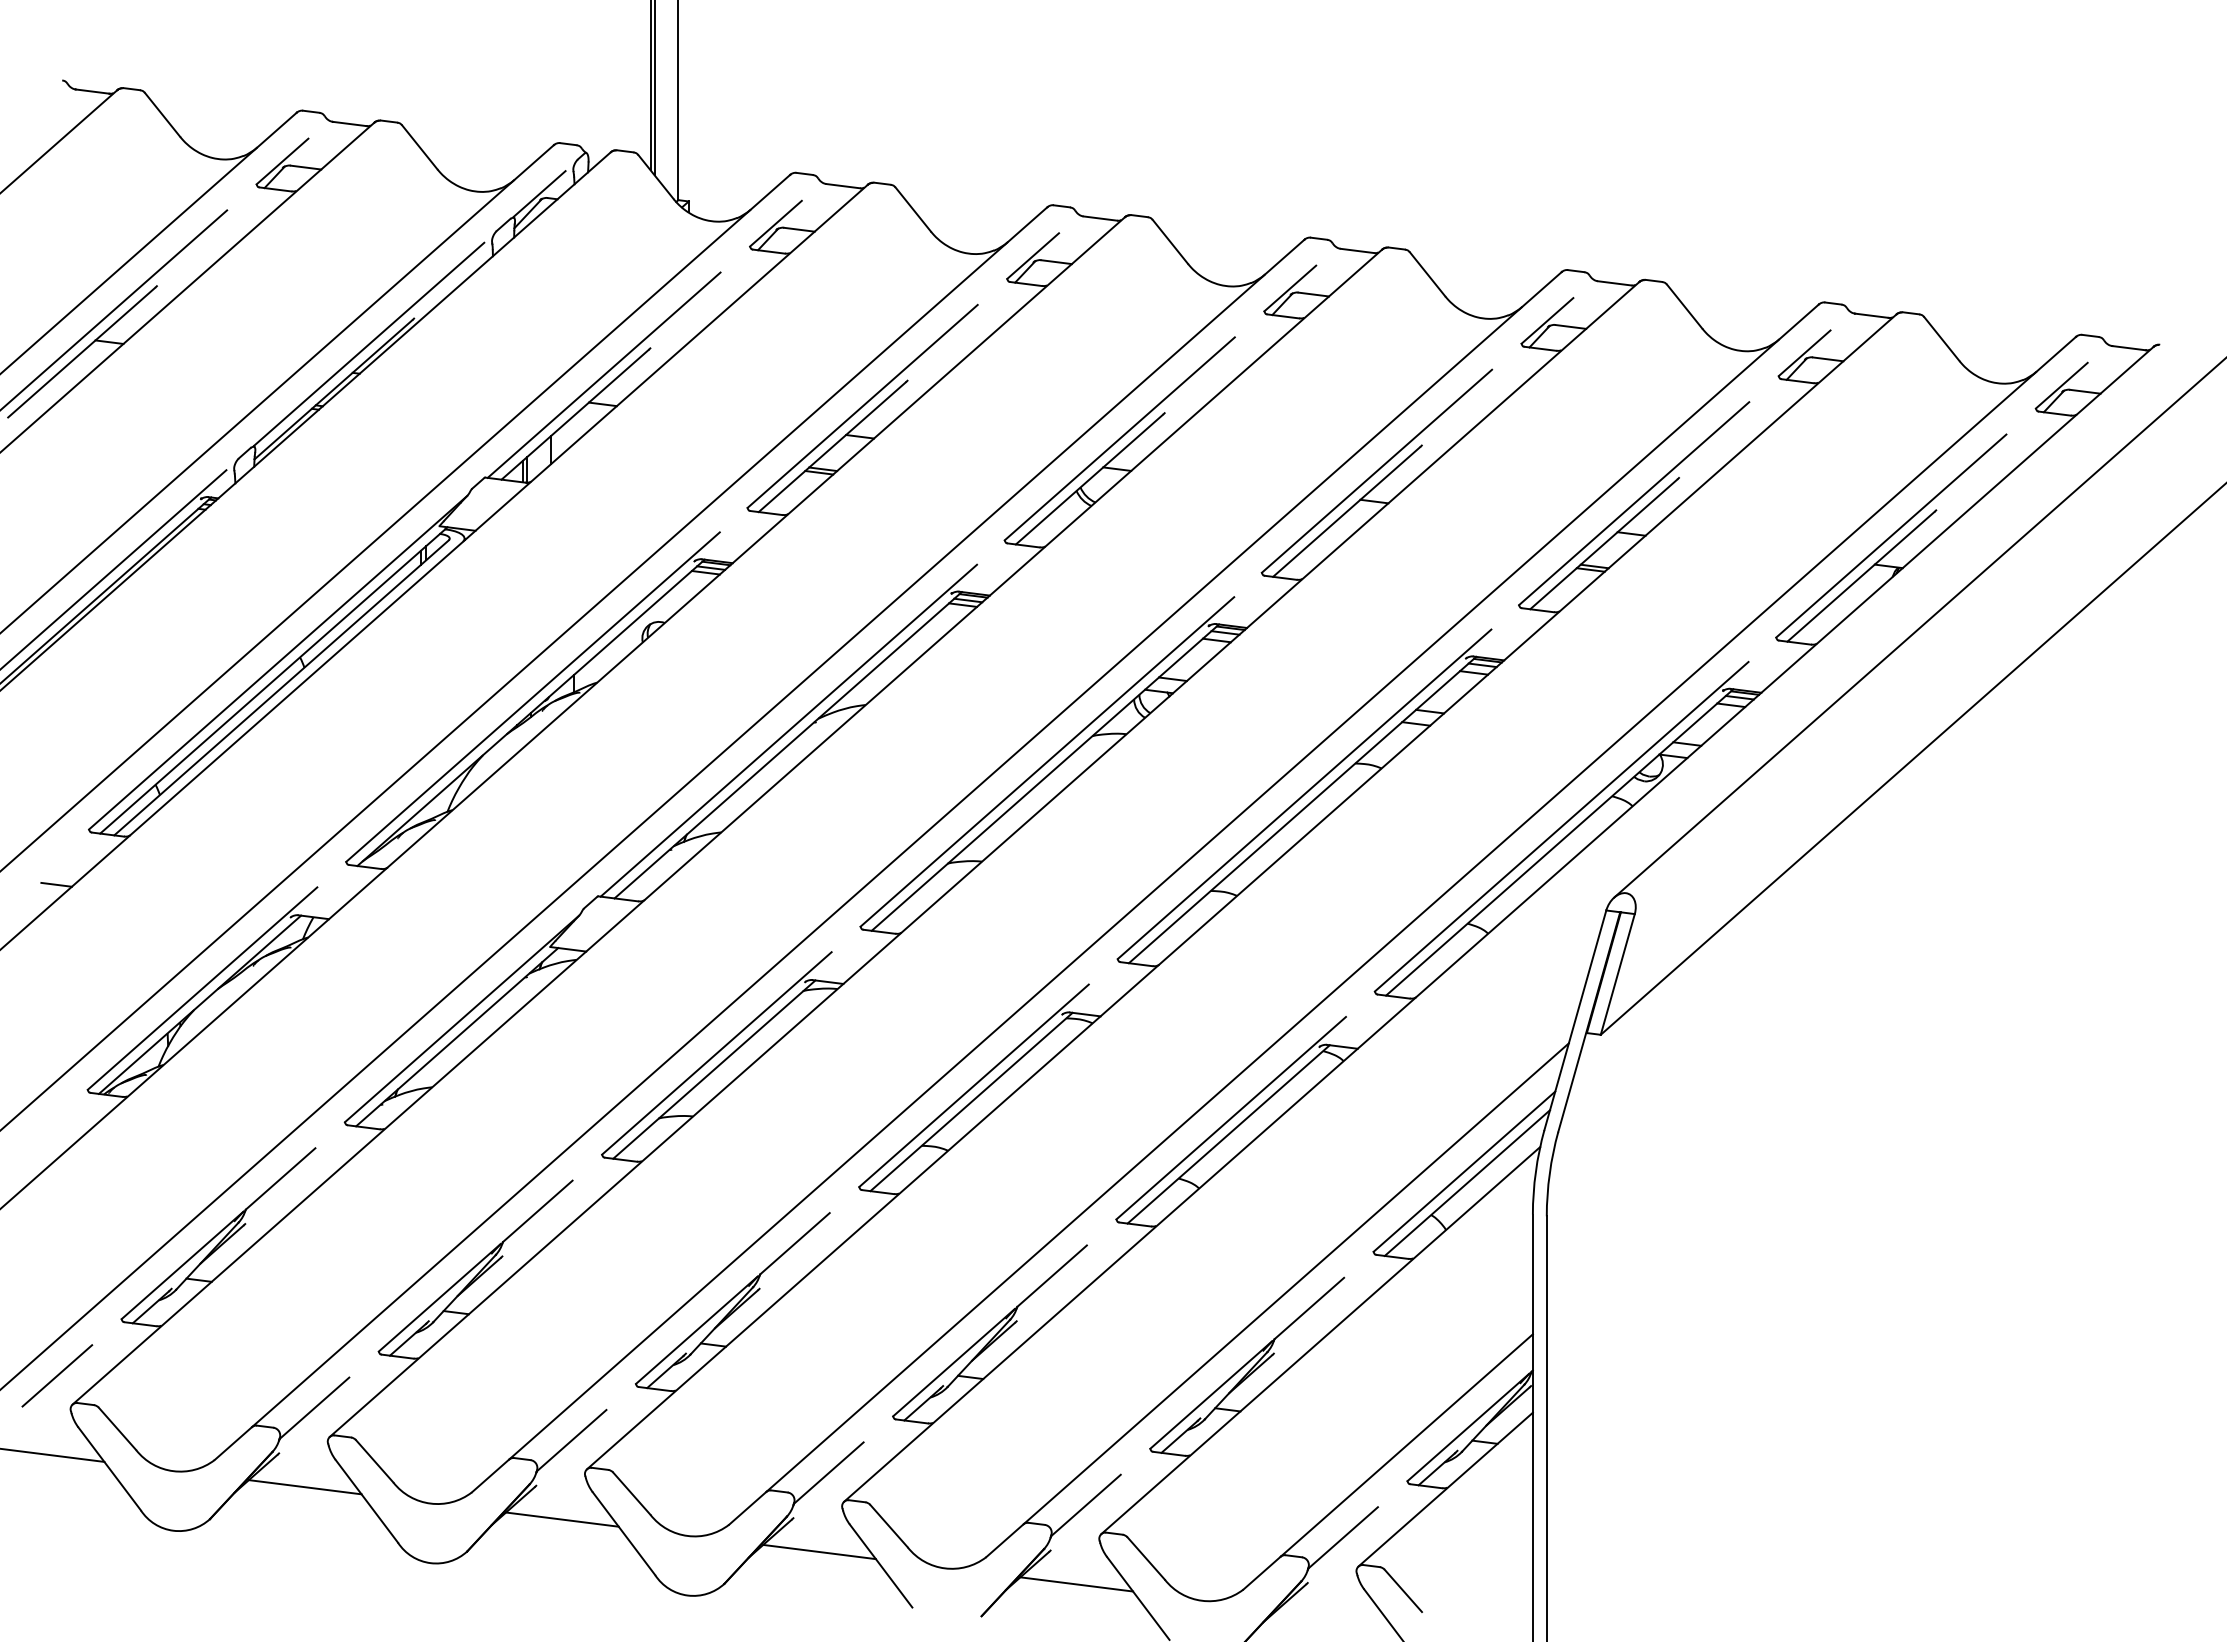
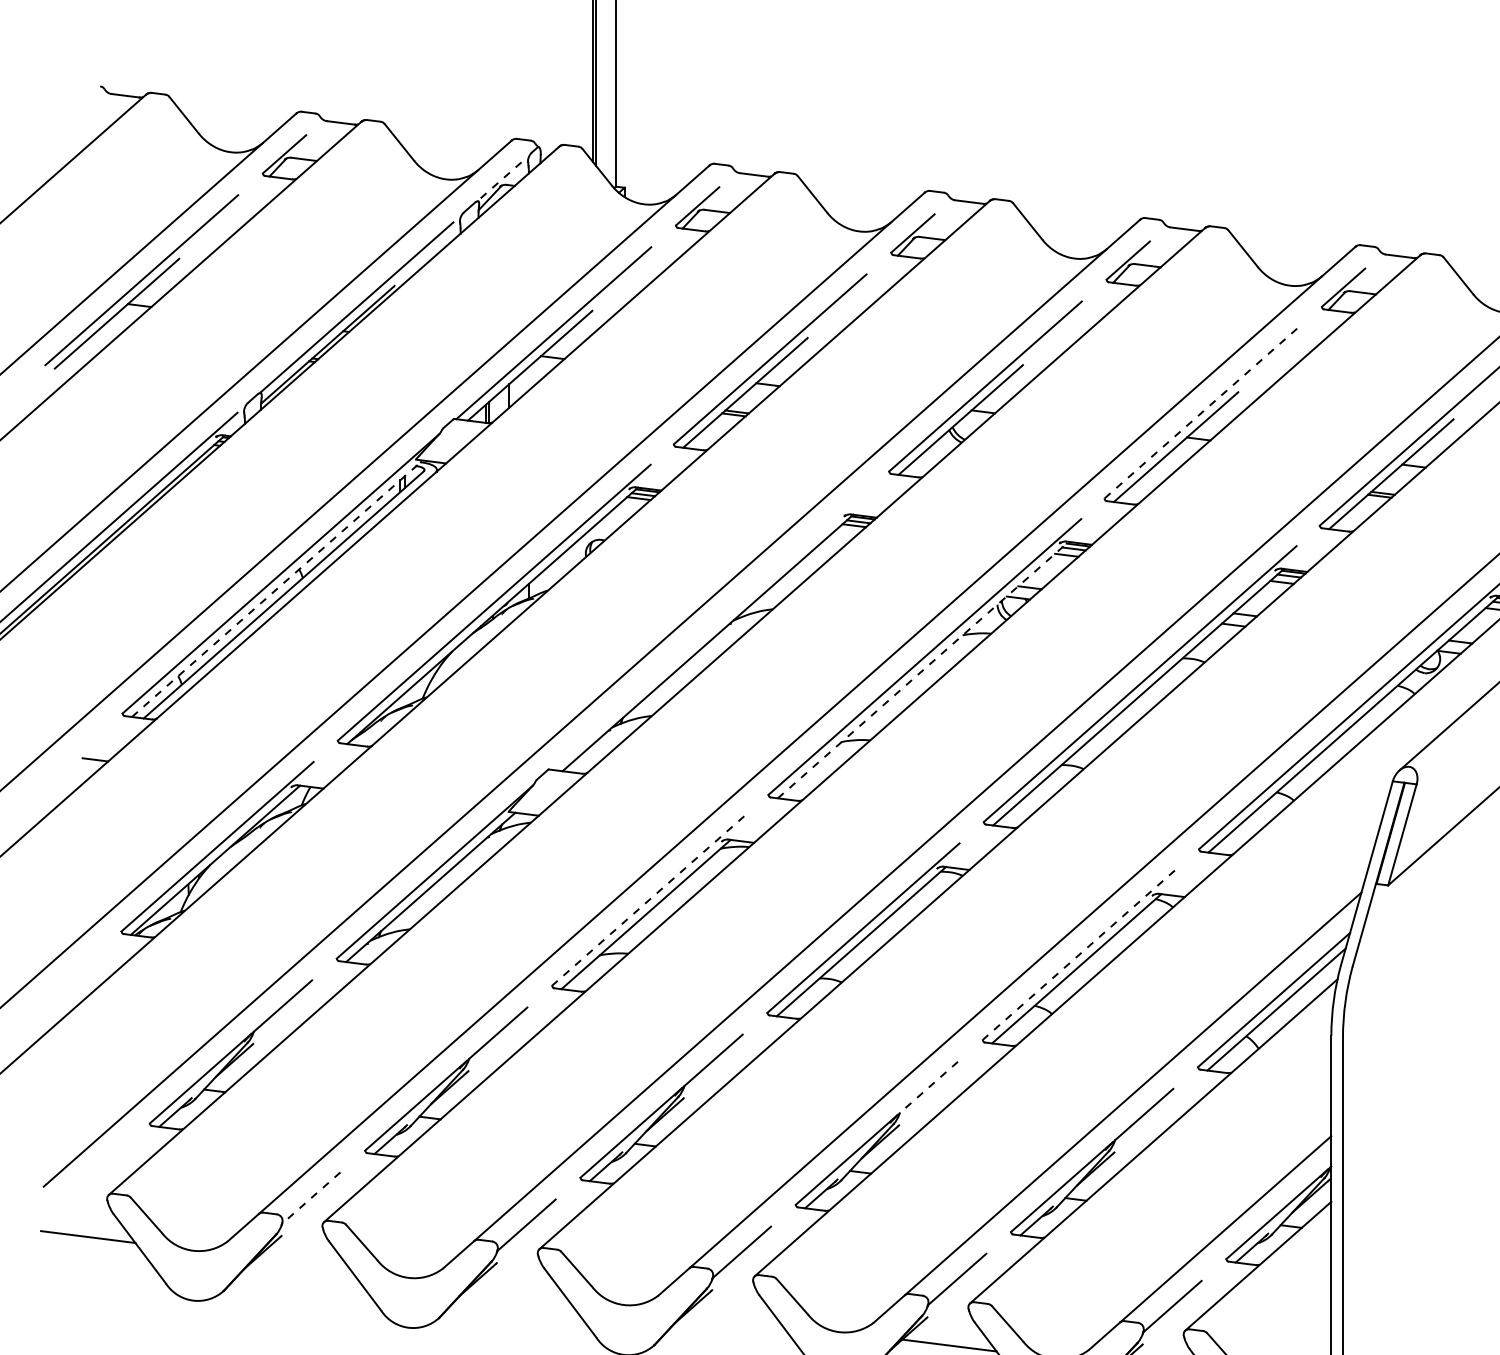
line: (539, 193) -> (499, 181), solid -> dashed
line: (1376, 471) -> (1200, 413), solid -> dashed
line: (273, 680) -> (276, 588), solid -> dashed
line: (788, 730) -> (708, 630), removed
line: (1045, 777) -> (923, 670), solid -> dashed
line: (716, 1053) -> (647, 901), solid -> dashed
line: (1230, 1118) -> (1078, 955), solid -> dashed
line: (1051, 1276) -> (928, 1087), solid -> dashed
line: (57, 1375) -> (96, 1170), removed
line: (314, 1408) -> (311, 1198), solid -> dashed
line: (304, 1487) -> (302, 1264), removed
line: (562, 1519) -> (518, 1291), removed
line: (819, 1551) -> (734, 1317), removed

